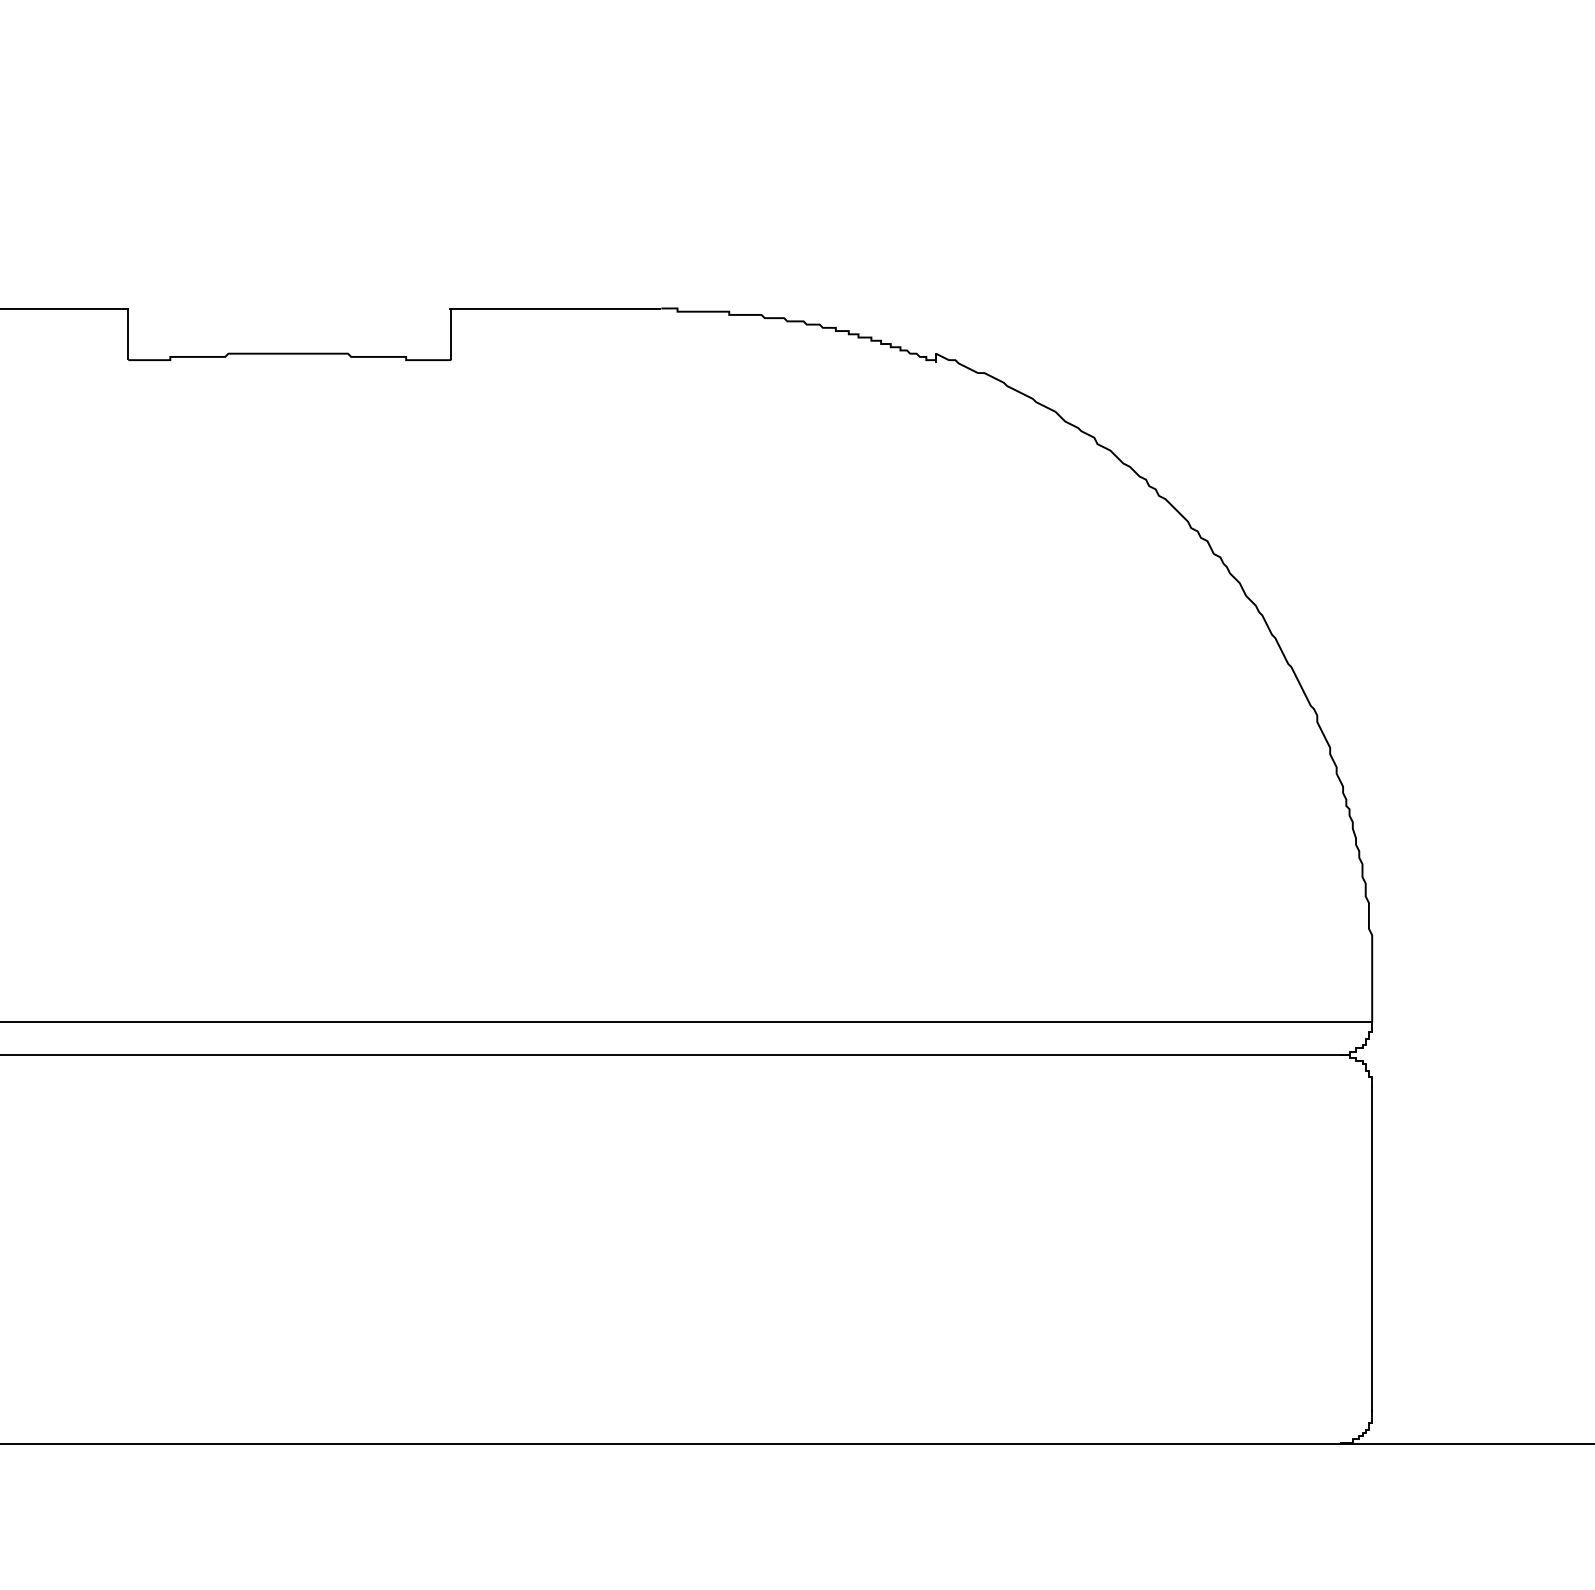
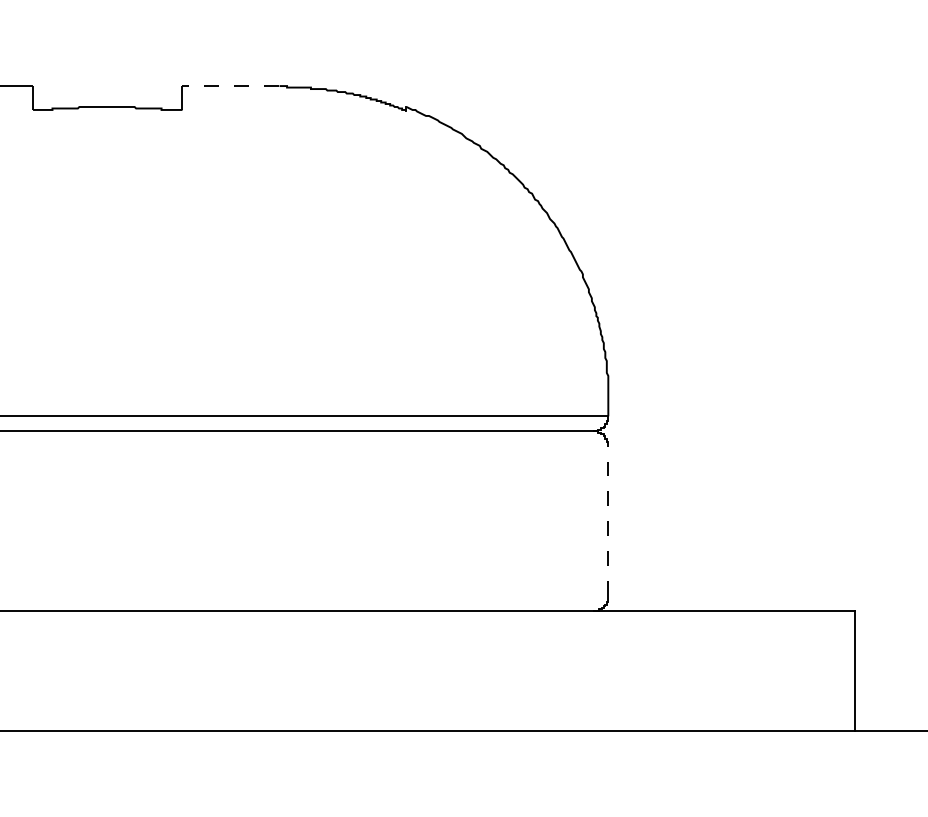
line: (553, 309) -> (229, 86), solid -> dashed
line: (1372, 1249) -> (608, 521), solid -> dashed

